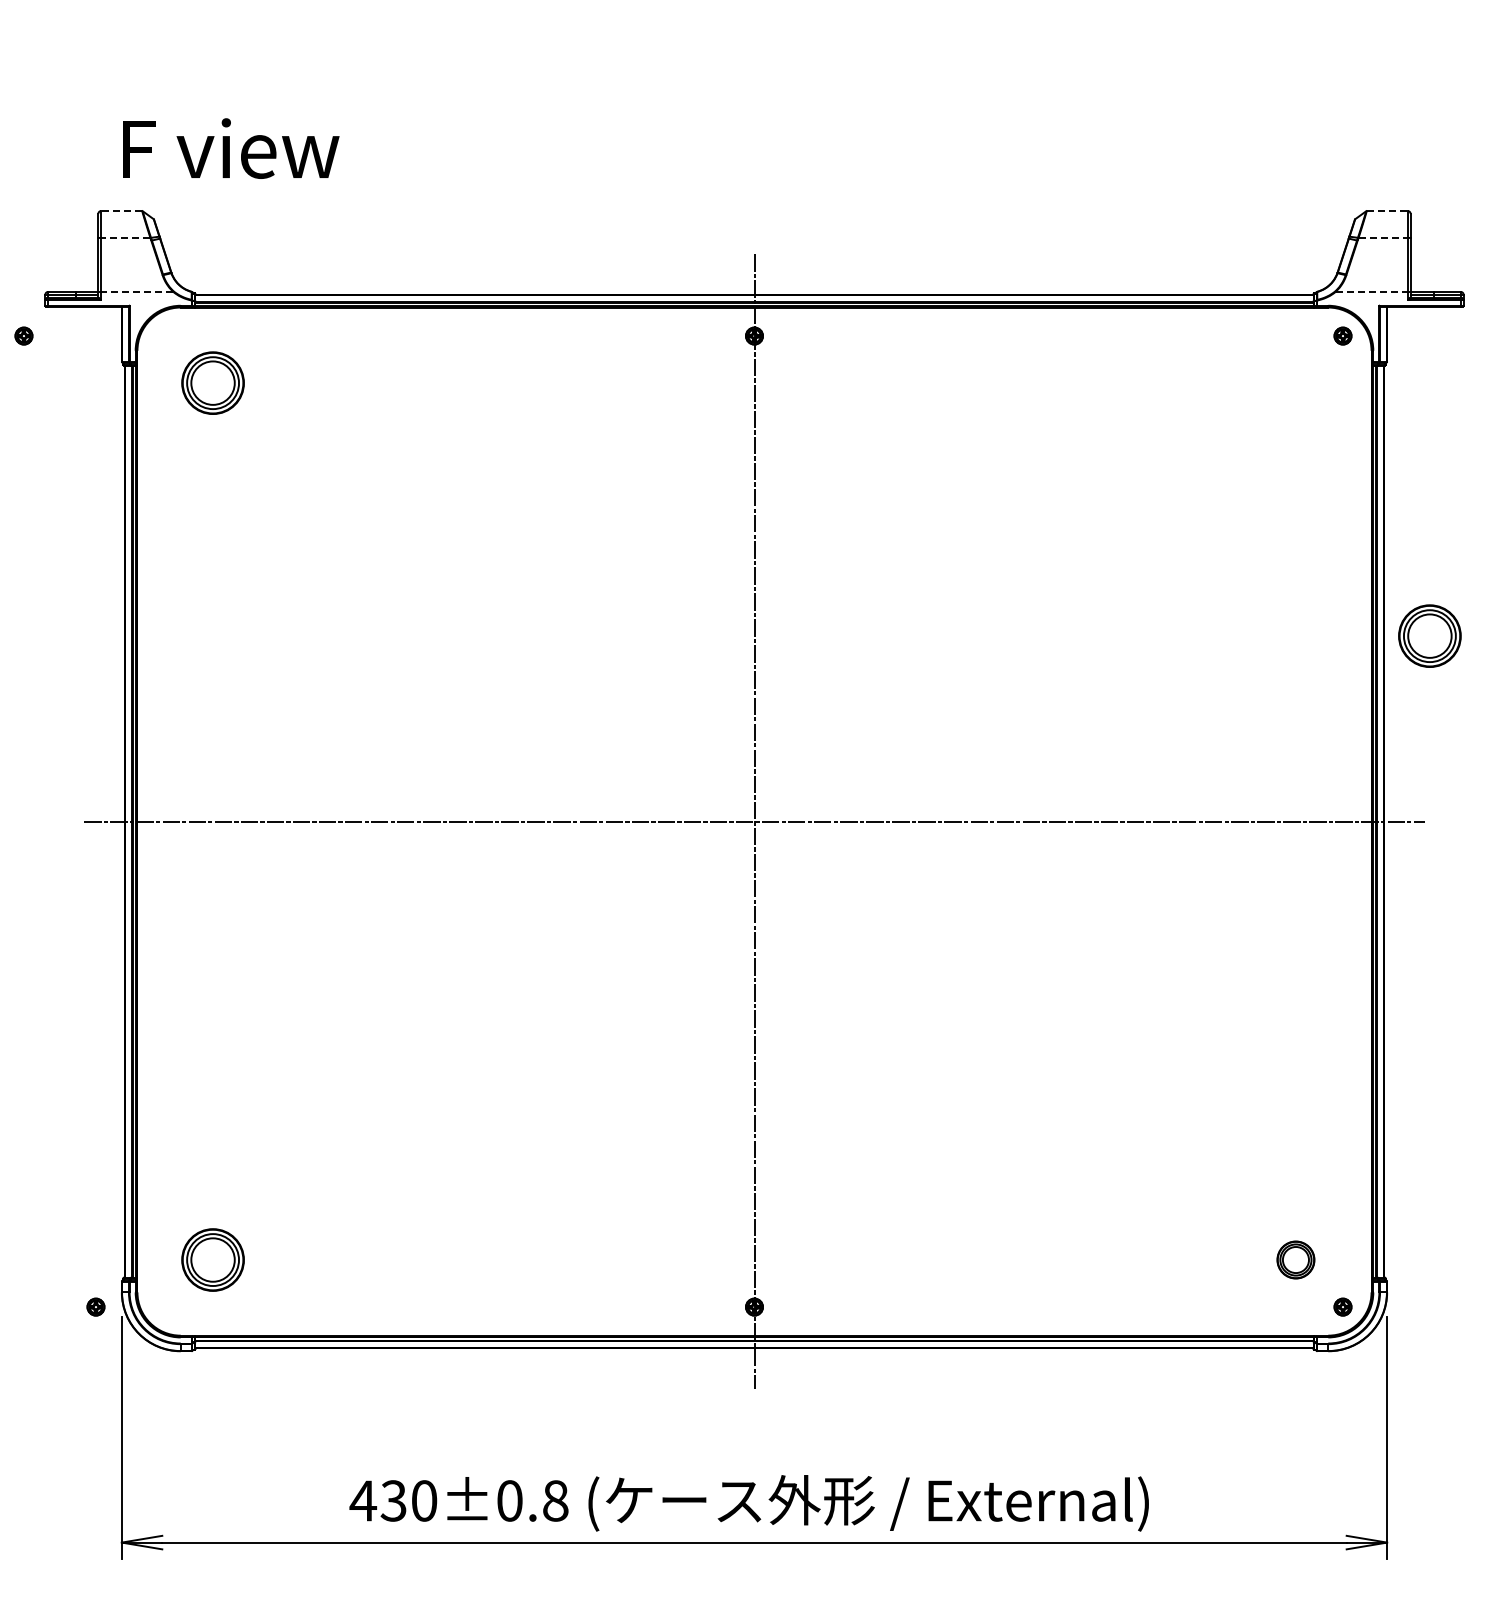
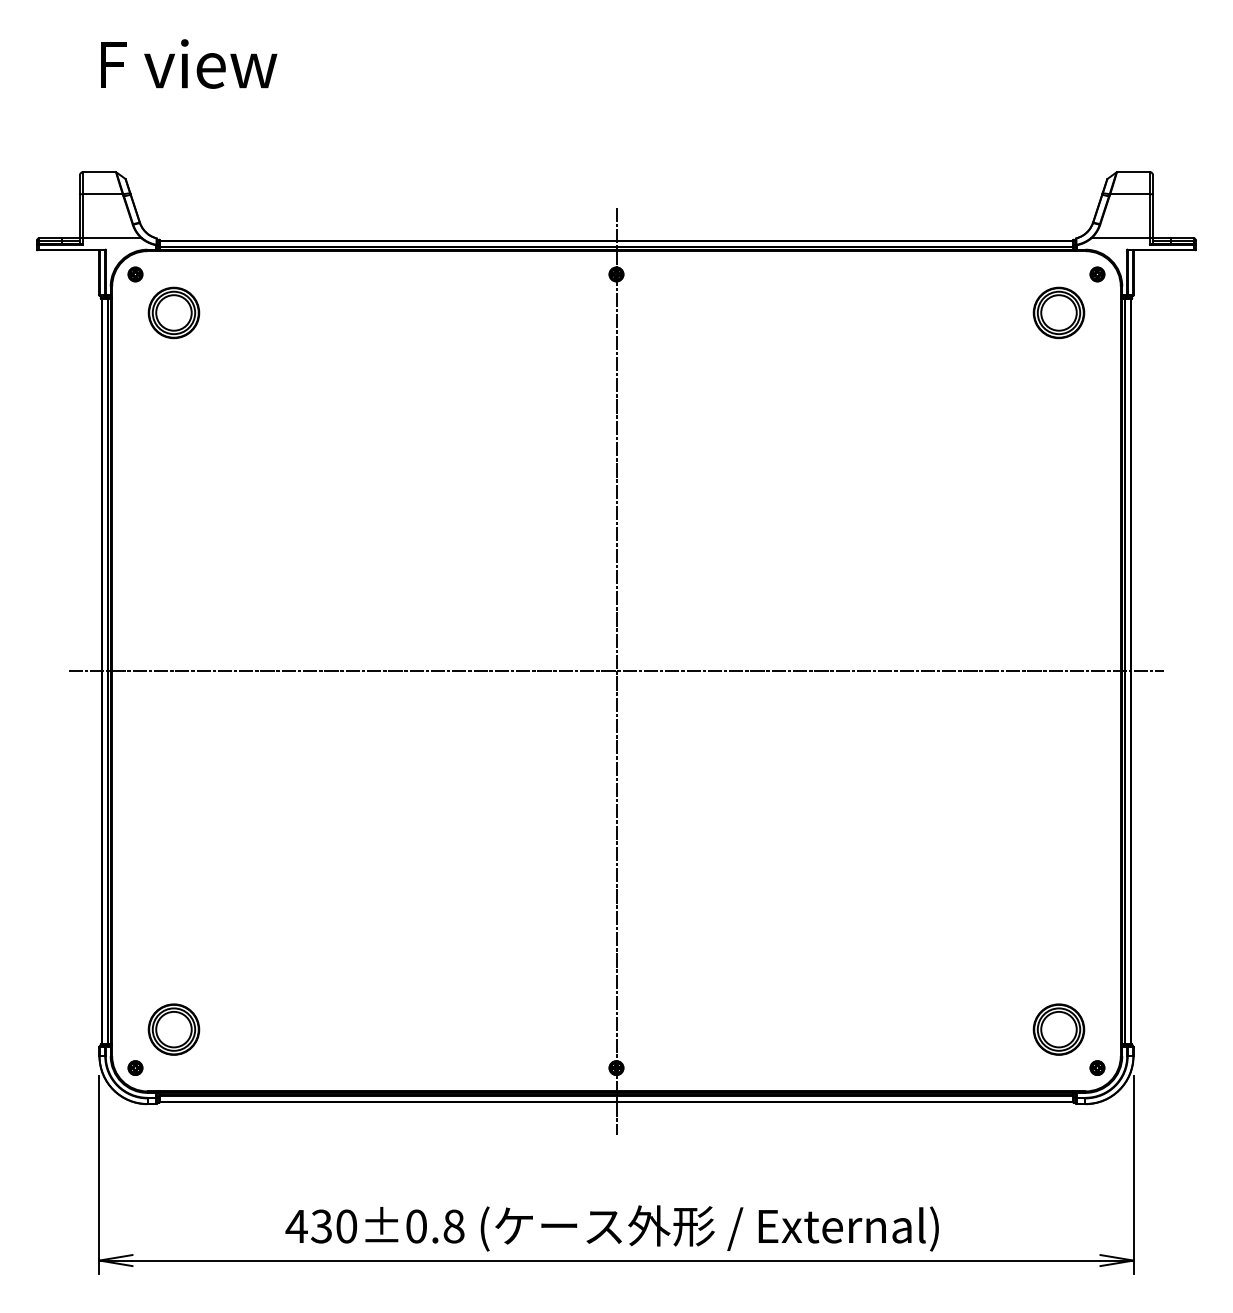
text: (231, 148) -> (189, 63), moved
line: (121, 211) -> (99, 172), dashed -> solid
line: (1387, 211) -> (1133, 172), dashed -> solid
line: (125, 237) -> (102, 193), dashed -> solid
line: (1383, 237) -> (1130, 193), dashed -> solid
line: (136, 291) -> (111, 238), dashed -> solid
line: (1372, 291) -> (1121, 238), dashed -> solid
part: (23, 335) -> (135, 274), moved
part: (1429, 635) -> (1058, 312), moved
part: (1295, 1259) -> (1058, 1029), size x1.67
part: (95, 1306) -> (135, 1067), moved

